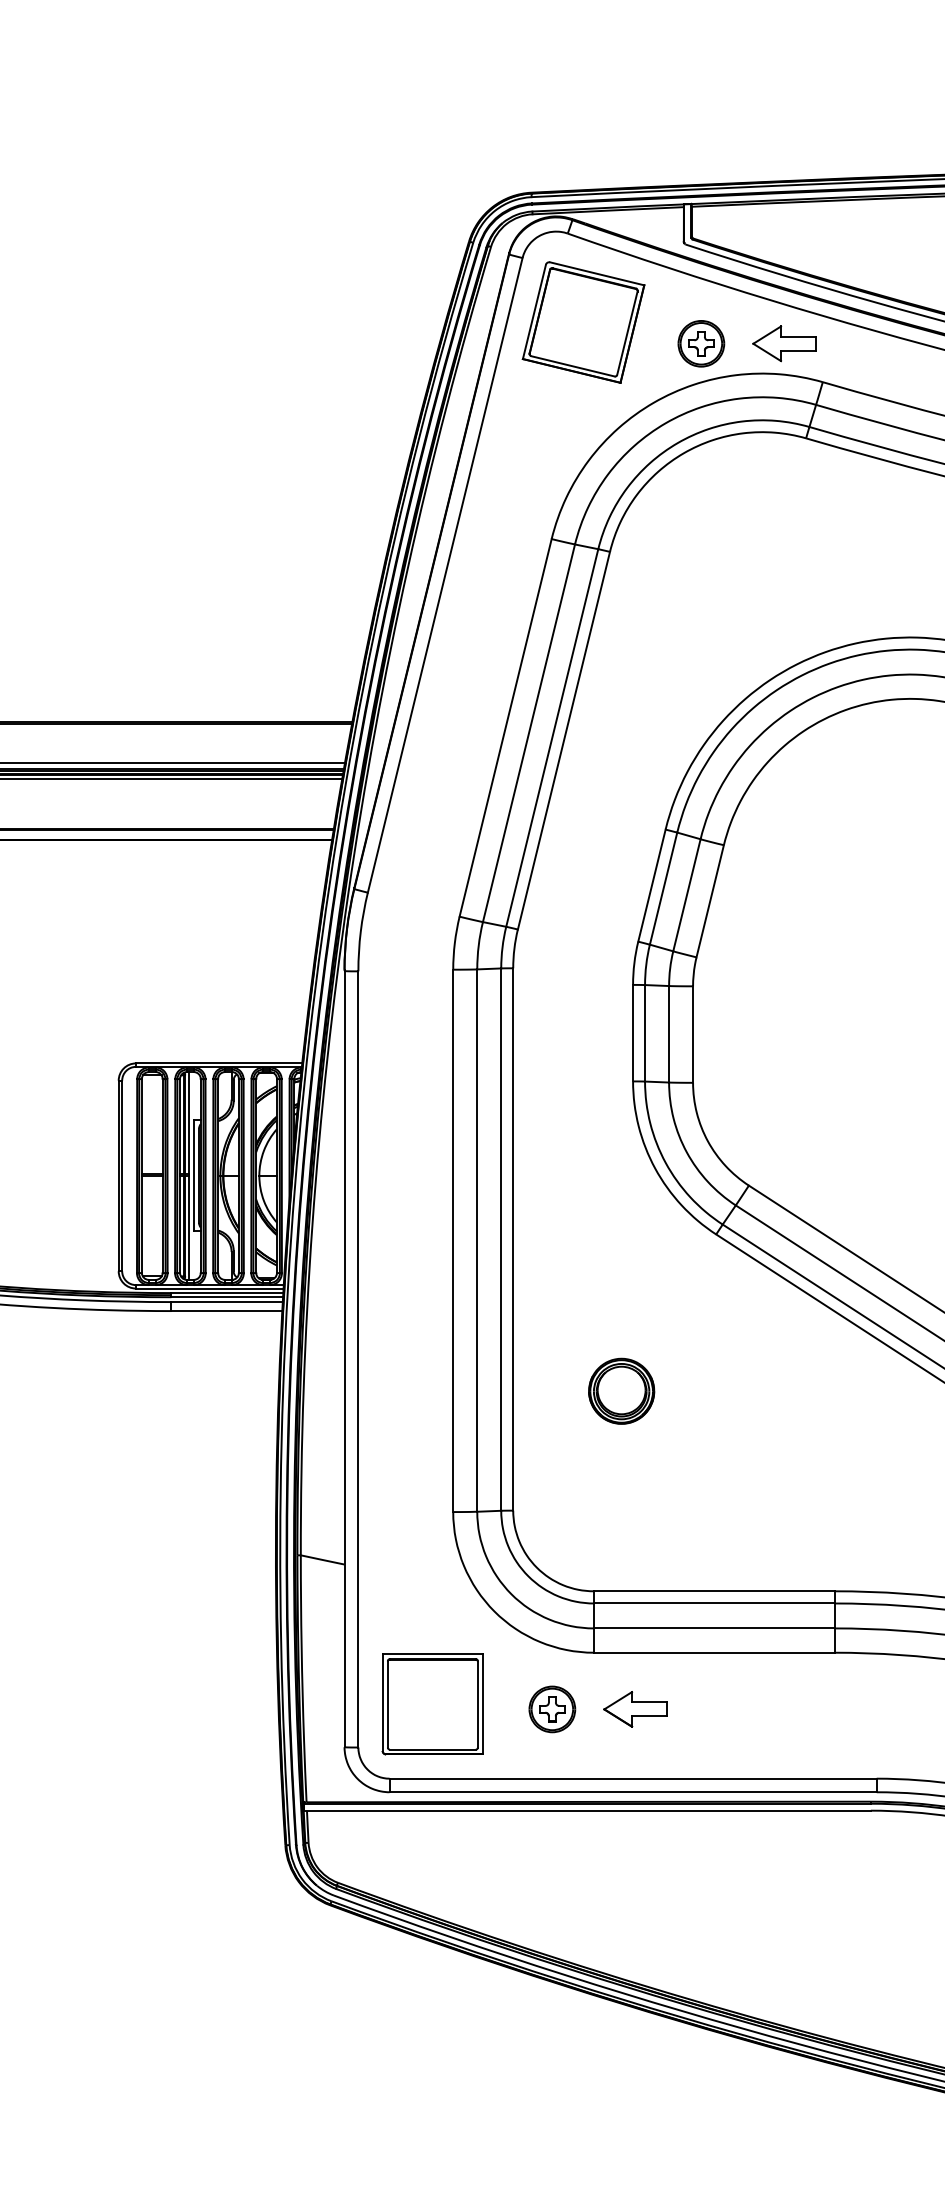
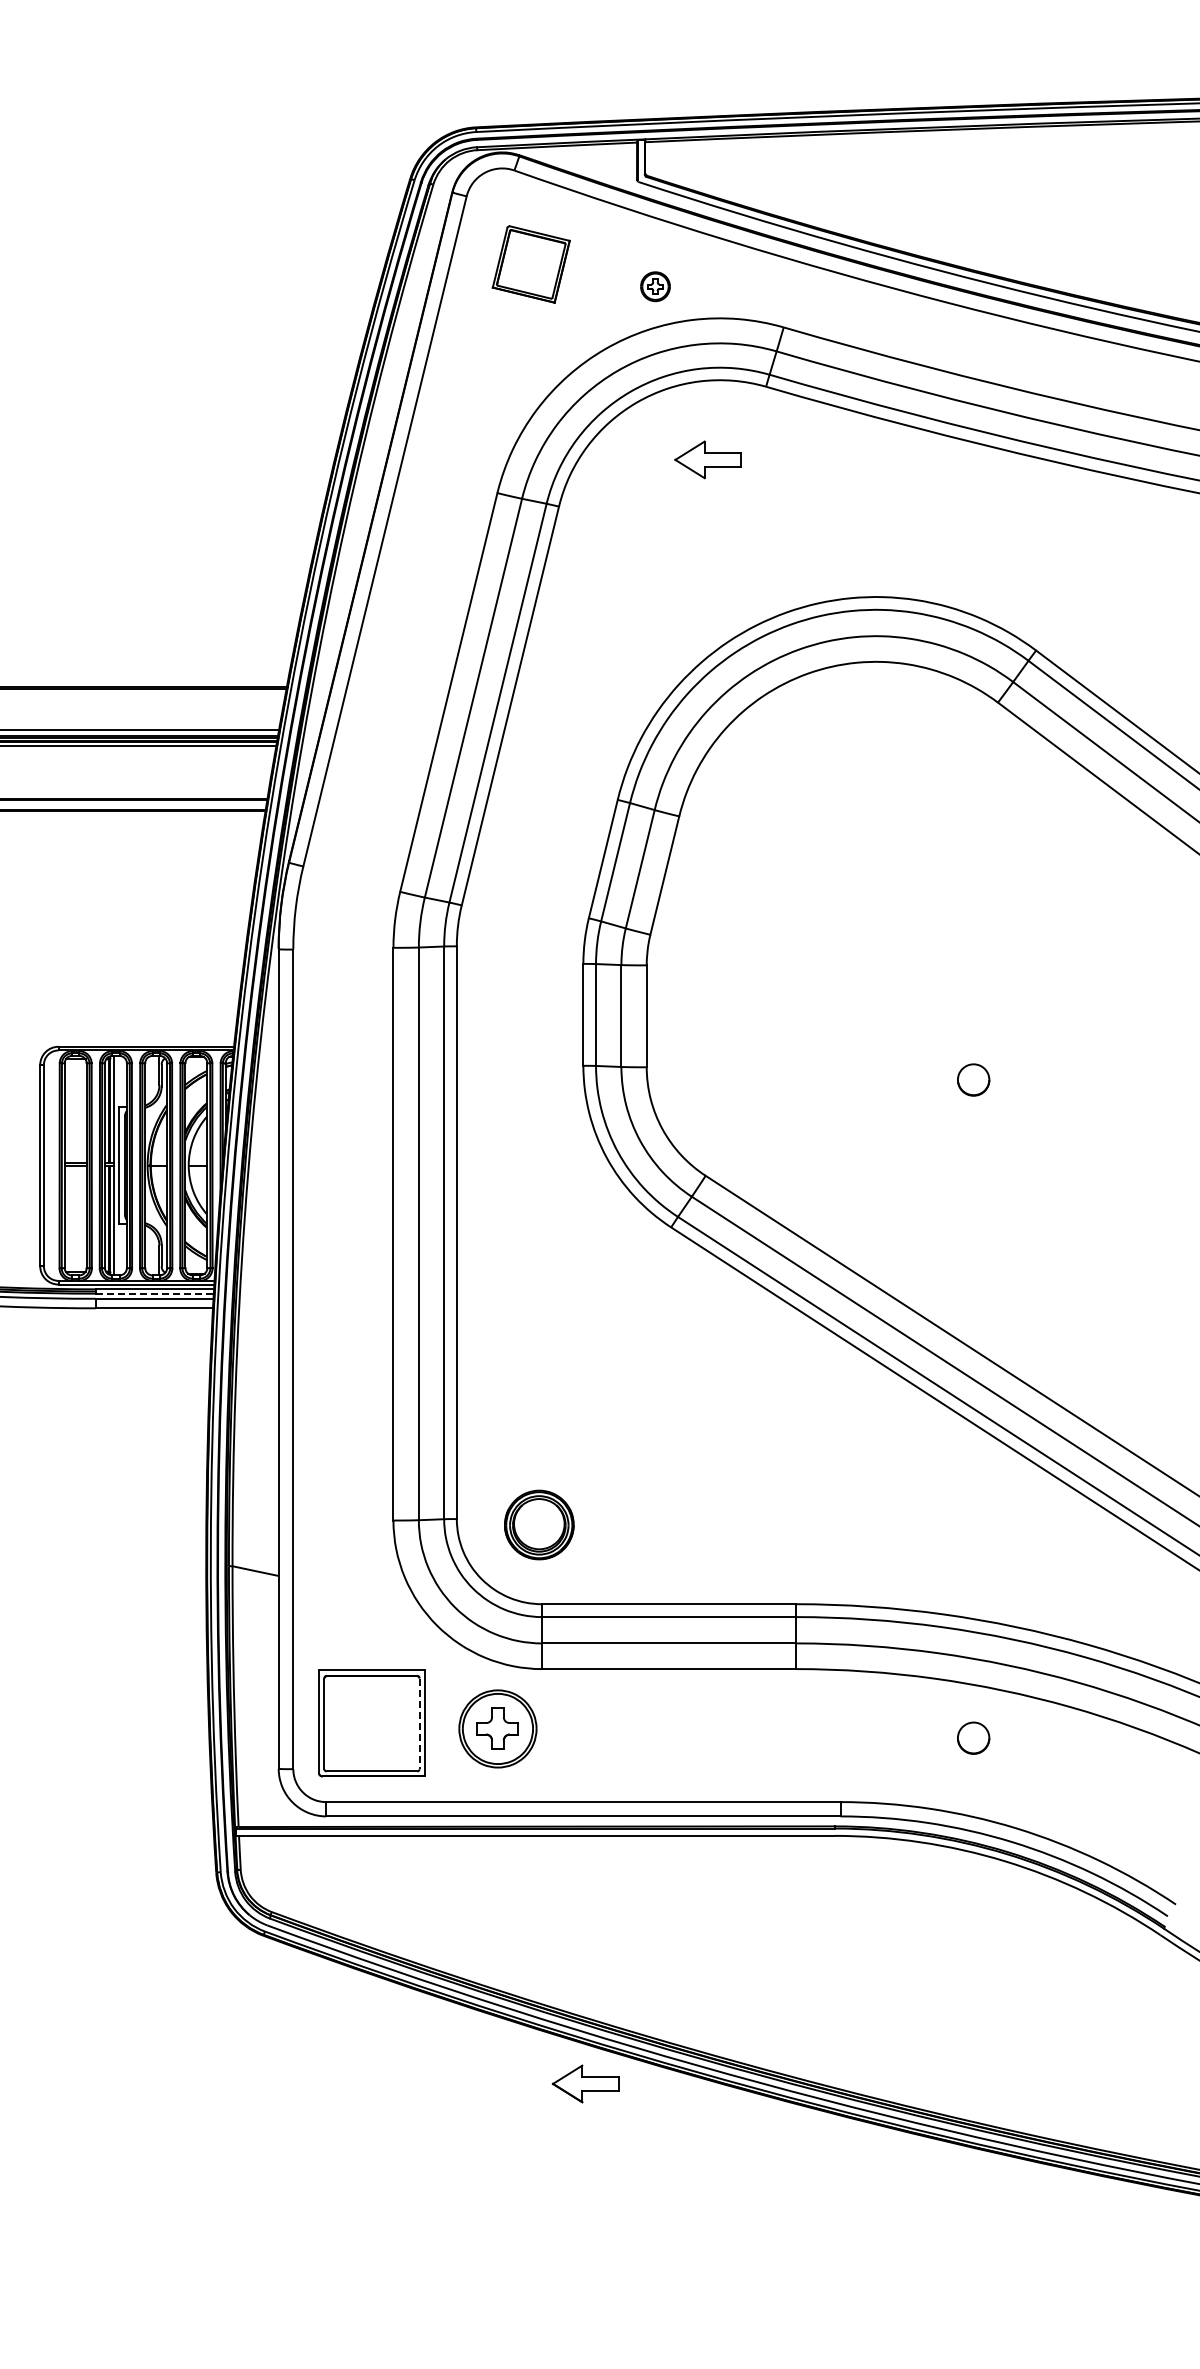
part: (583, 322) -> (531, 264), size x0.6
part: (701, 343) -> (655, 286), size x0.6
part: (783, 343) -> (707, 459), moved
line: (227, 1297) -> (155, 1293), solid -> dashed
part: (621, 1390) -> (539, 1524), moved
line: (477, 1705) -> (419, 1724), solid -> dashed
part: (552, 1708) -> (498, 1728), size x1.6
part: (635, 1708) -> (585, 2083), moved

